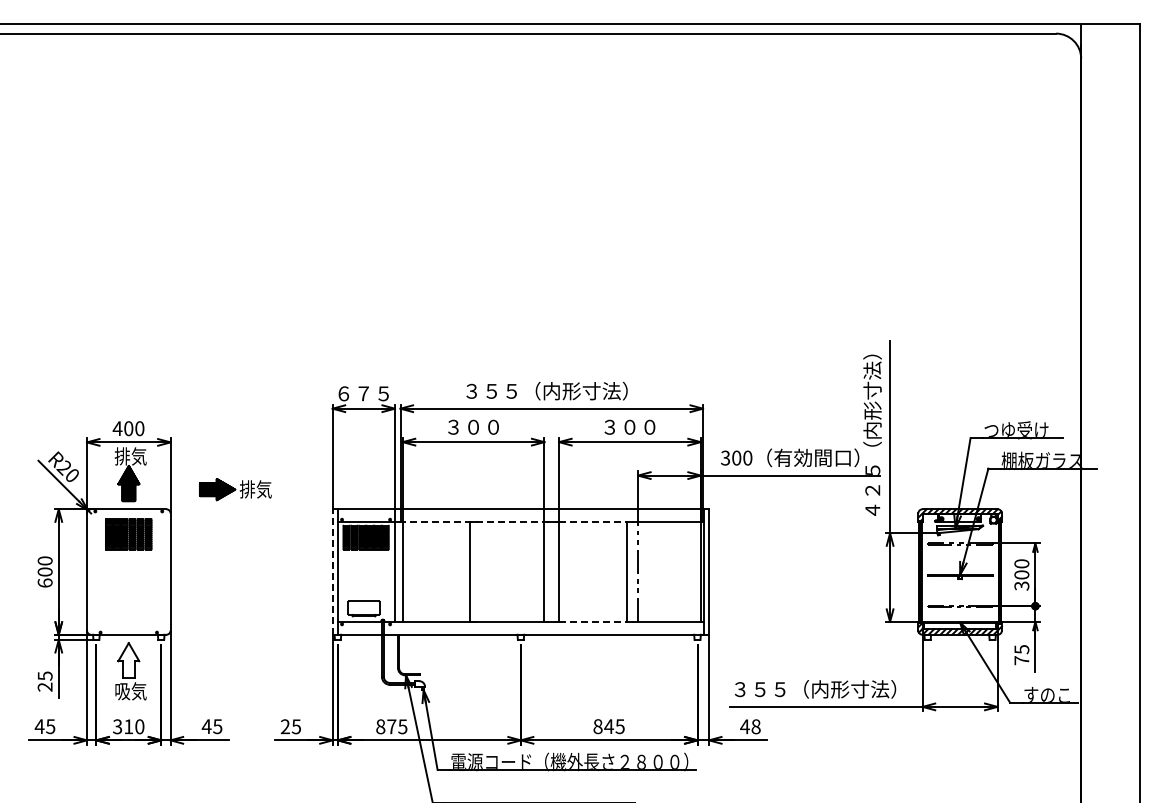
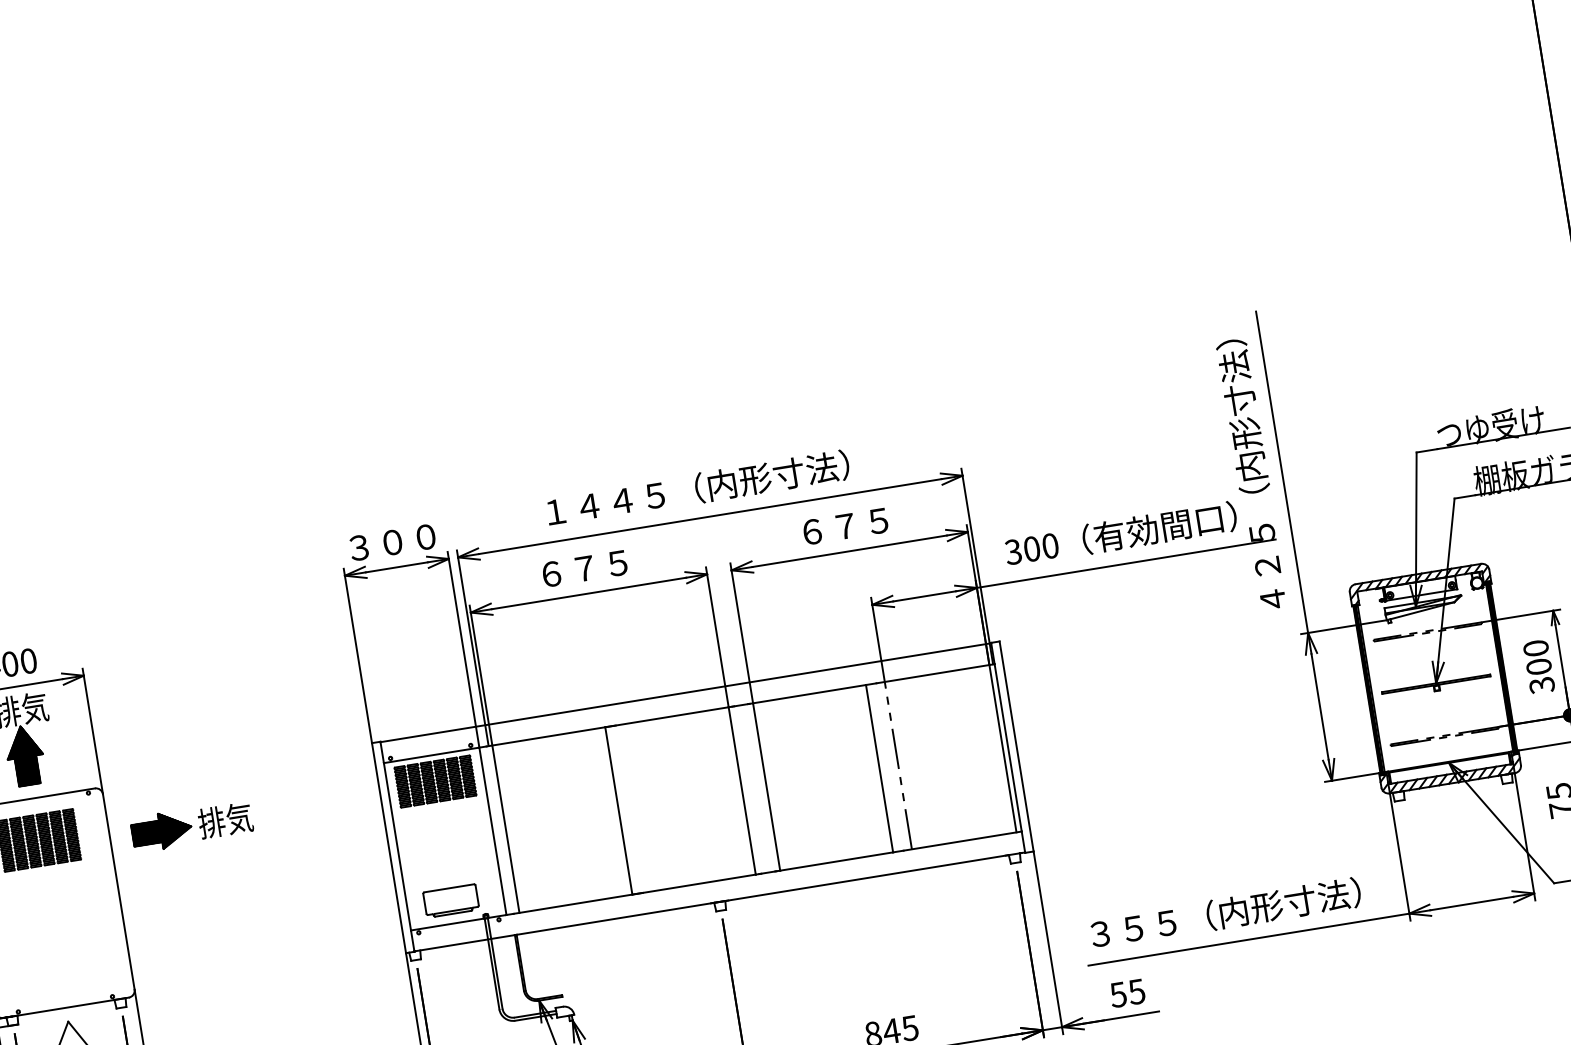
text: (547, 390) -> (698, 487), ３５５（内形寸法） -> １４４５（内形寸法）
text: (363, 393) -> (392, 542), ６７５ -> ３００
text: (473, 426) -> (584, 567), ３００ -> ６７５
text: (629, 426) -> (844, 525), ３００ -> ６７５
part: (235, 489) -> (191, 826), moved
line: (471, 521) -> (606, 726), dashed -> solid
line: (592, 521) -> (808, 693), dashed -> solid
line: (332, 572) -> (388, 848), dashed -> solid
line: (592, 622) -> (835, 862), dashed -> solid
text: (750, 726) -> (1127, 992), 48 -> 55

